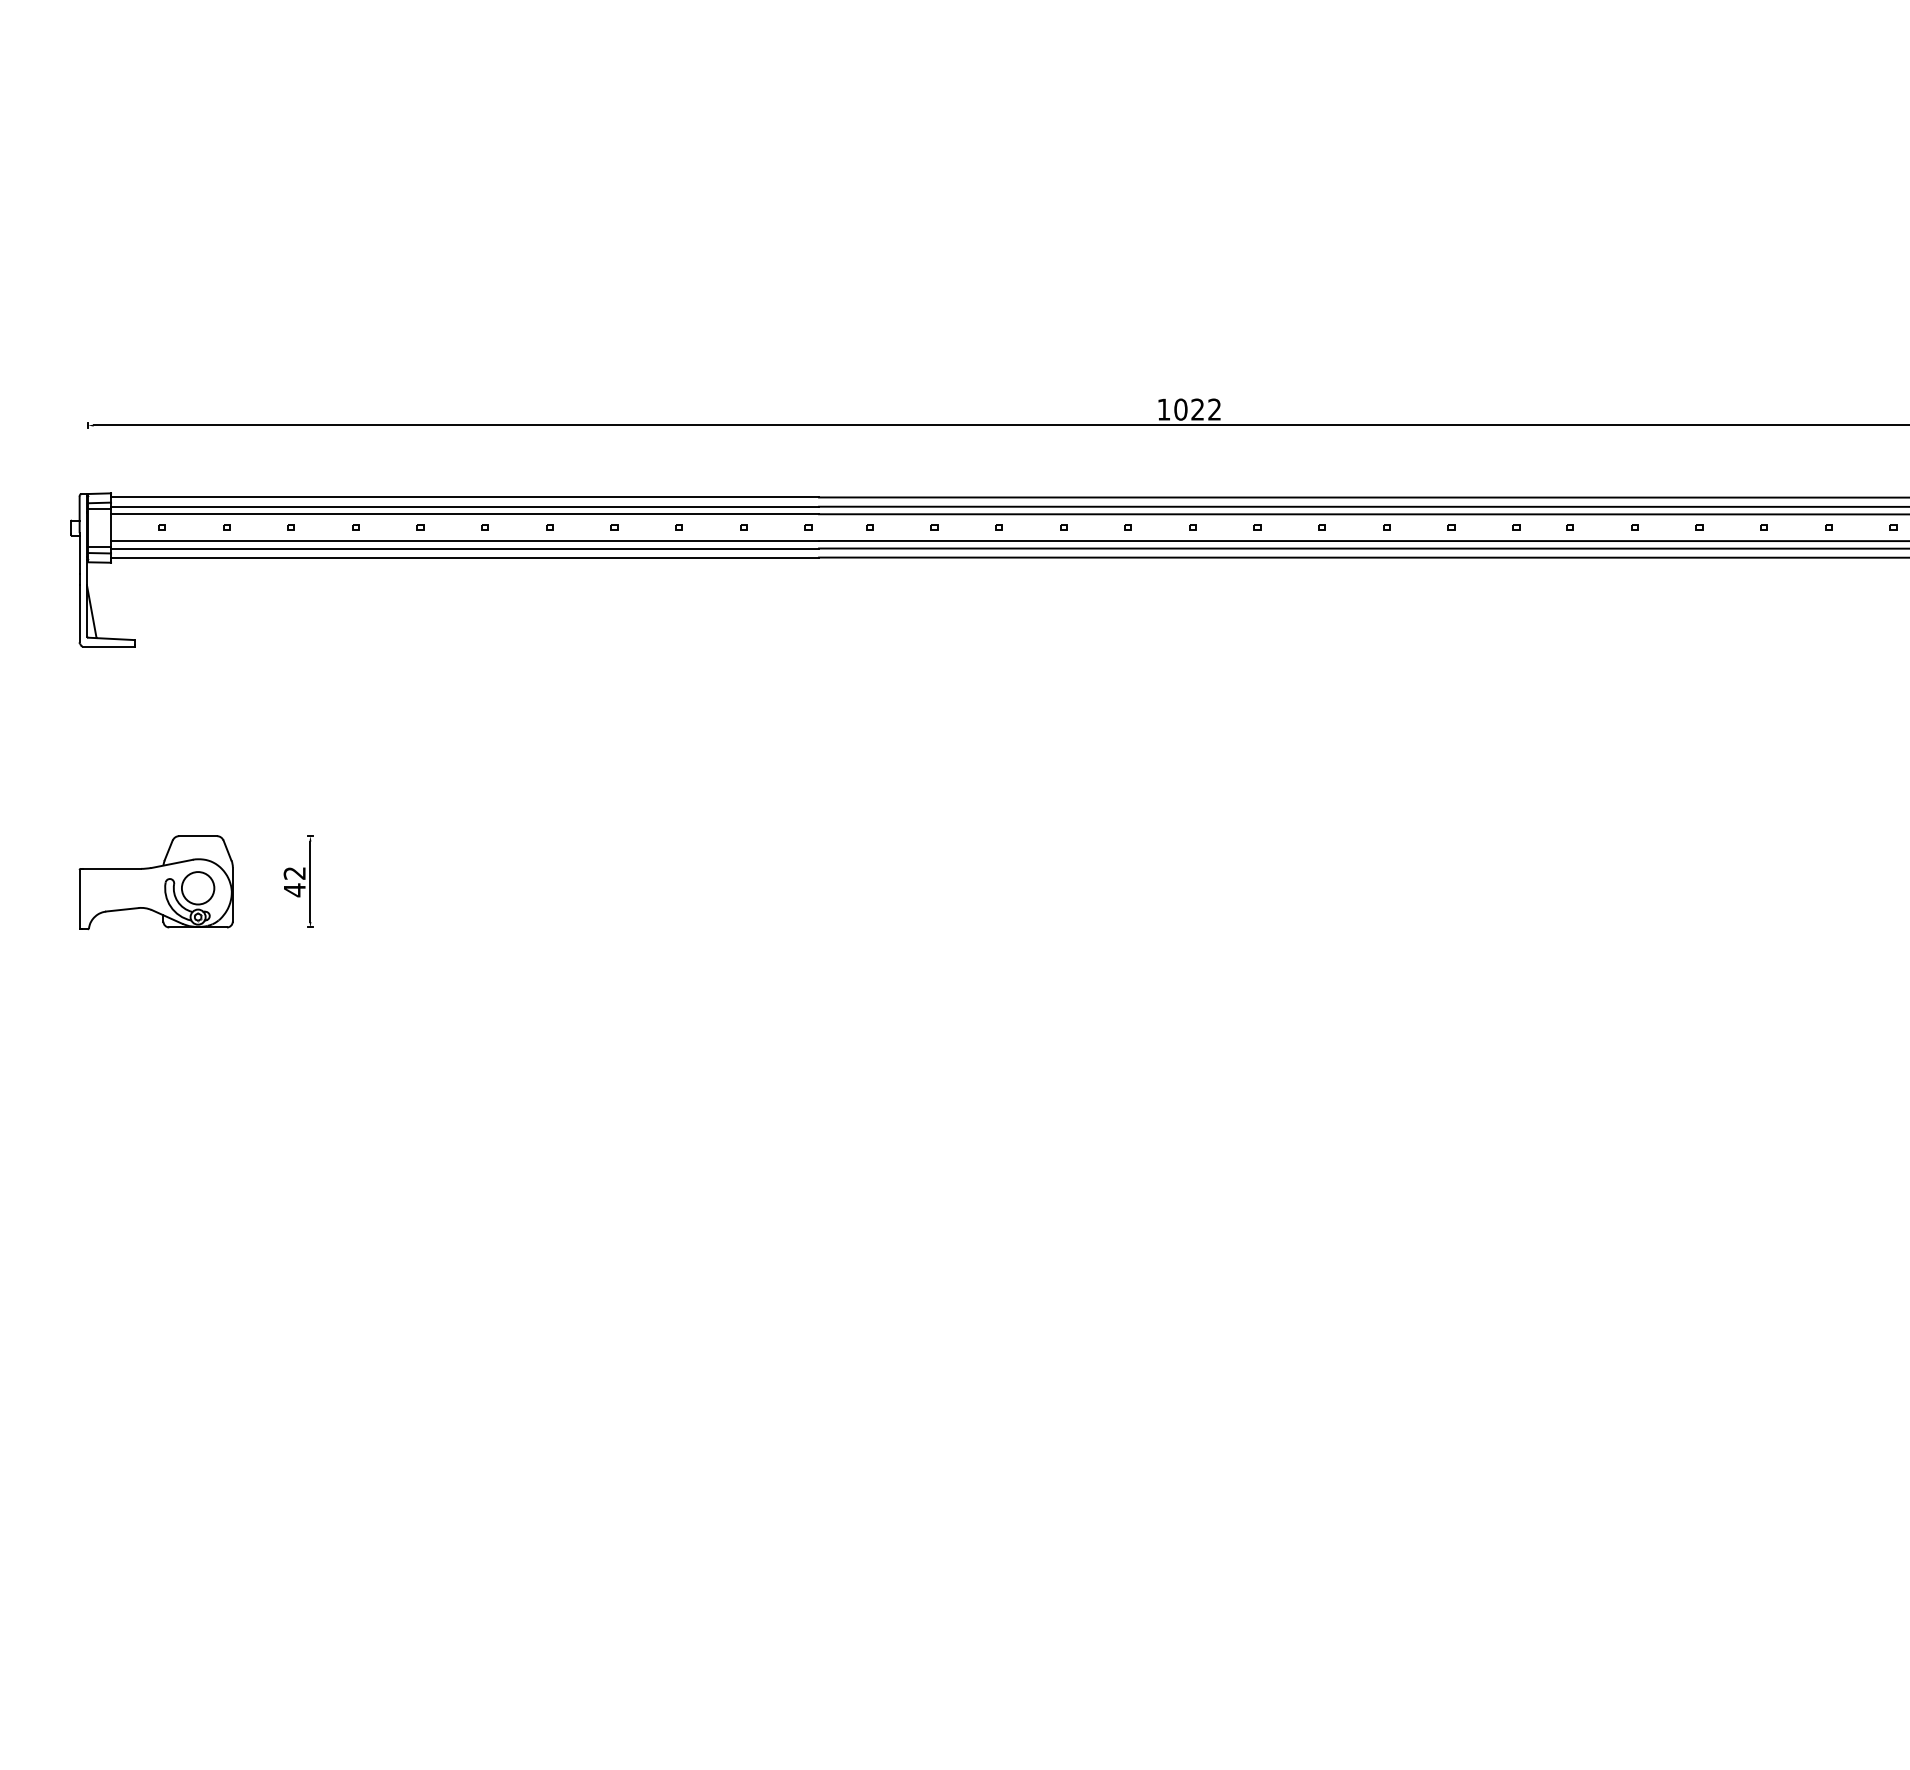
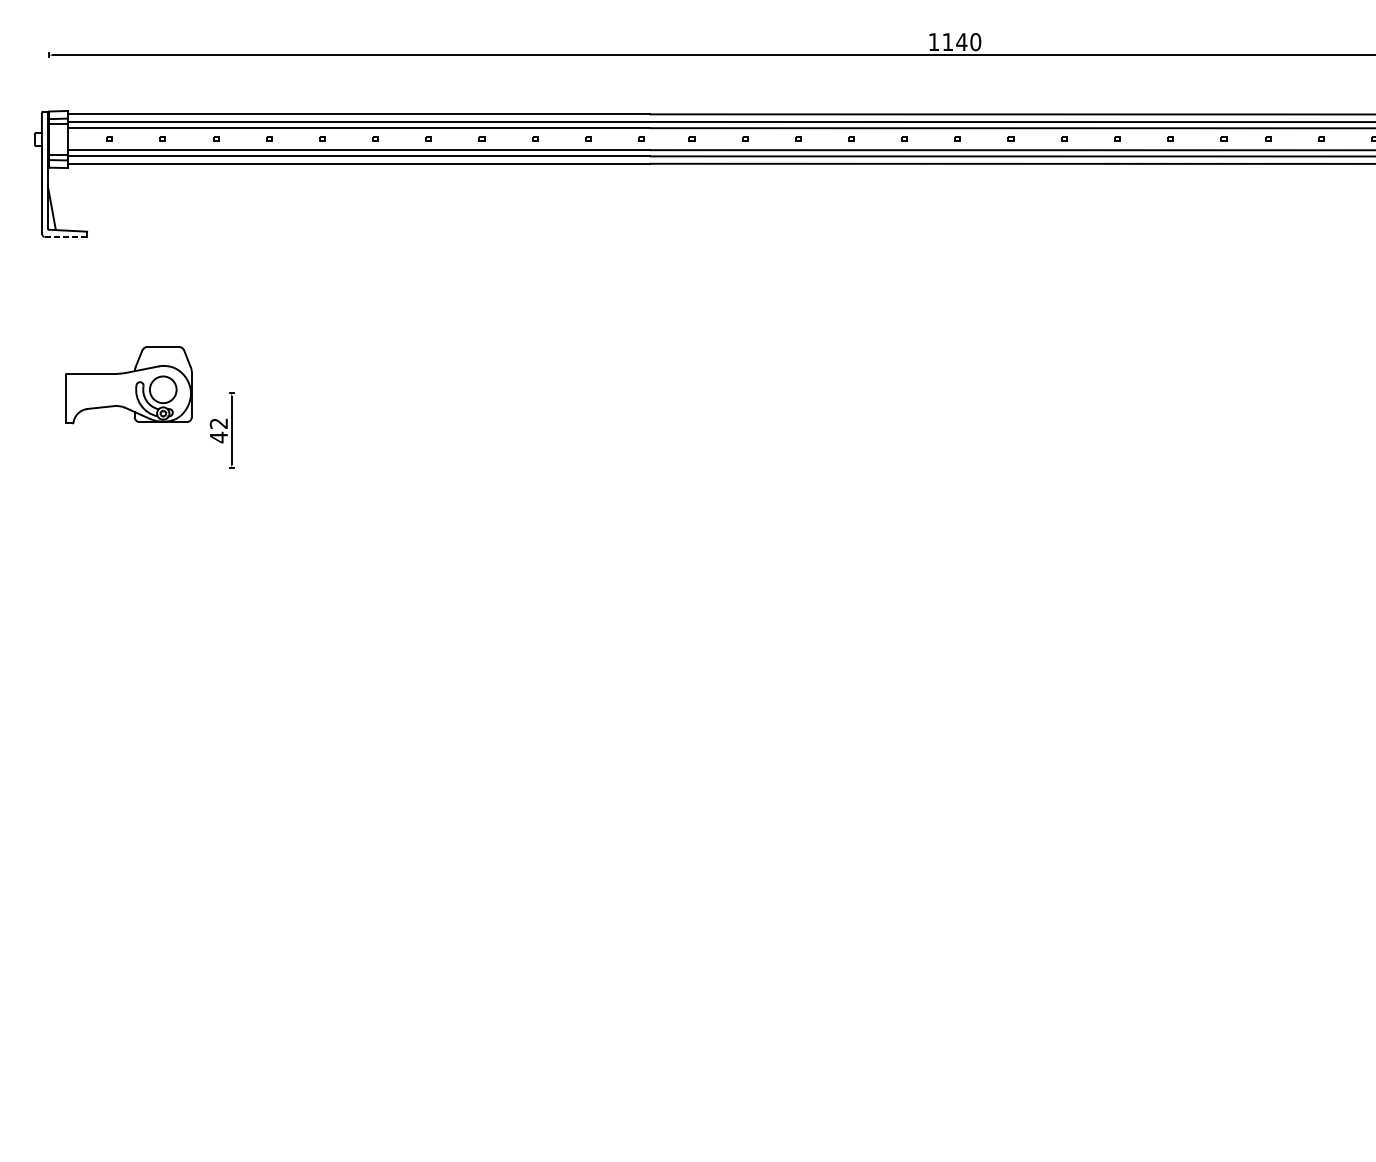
text: (1197, 409) -> (961, 41), 1022 -> 1140
line: (108, 646) -> (65, 236), solid -> dashed
part: (155, 882) -> (128, 385), moved

